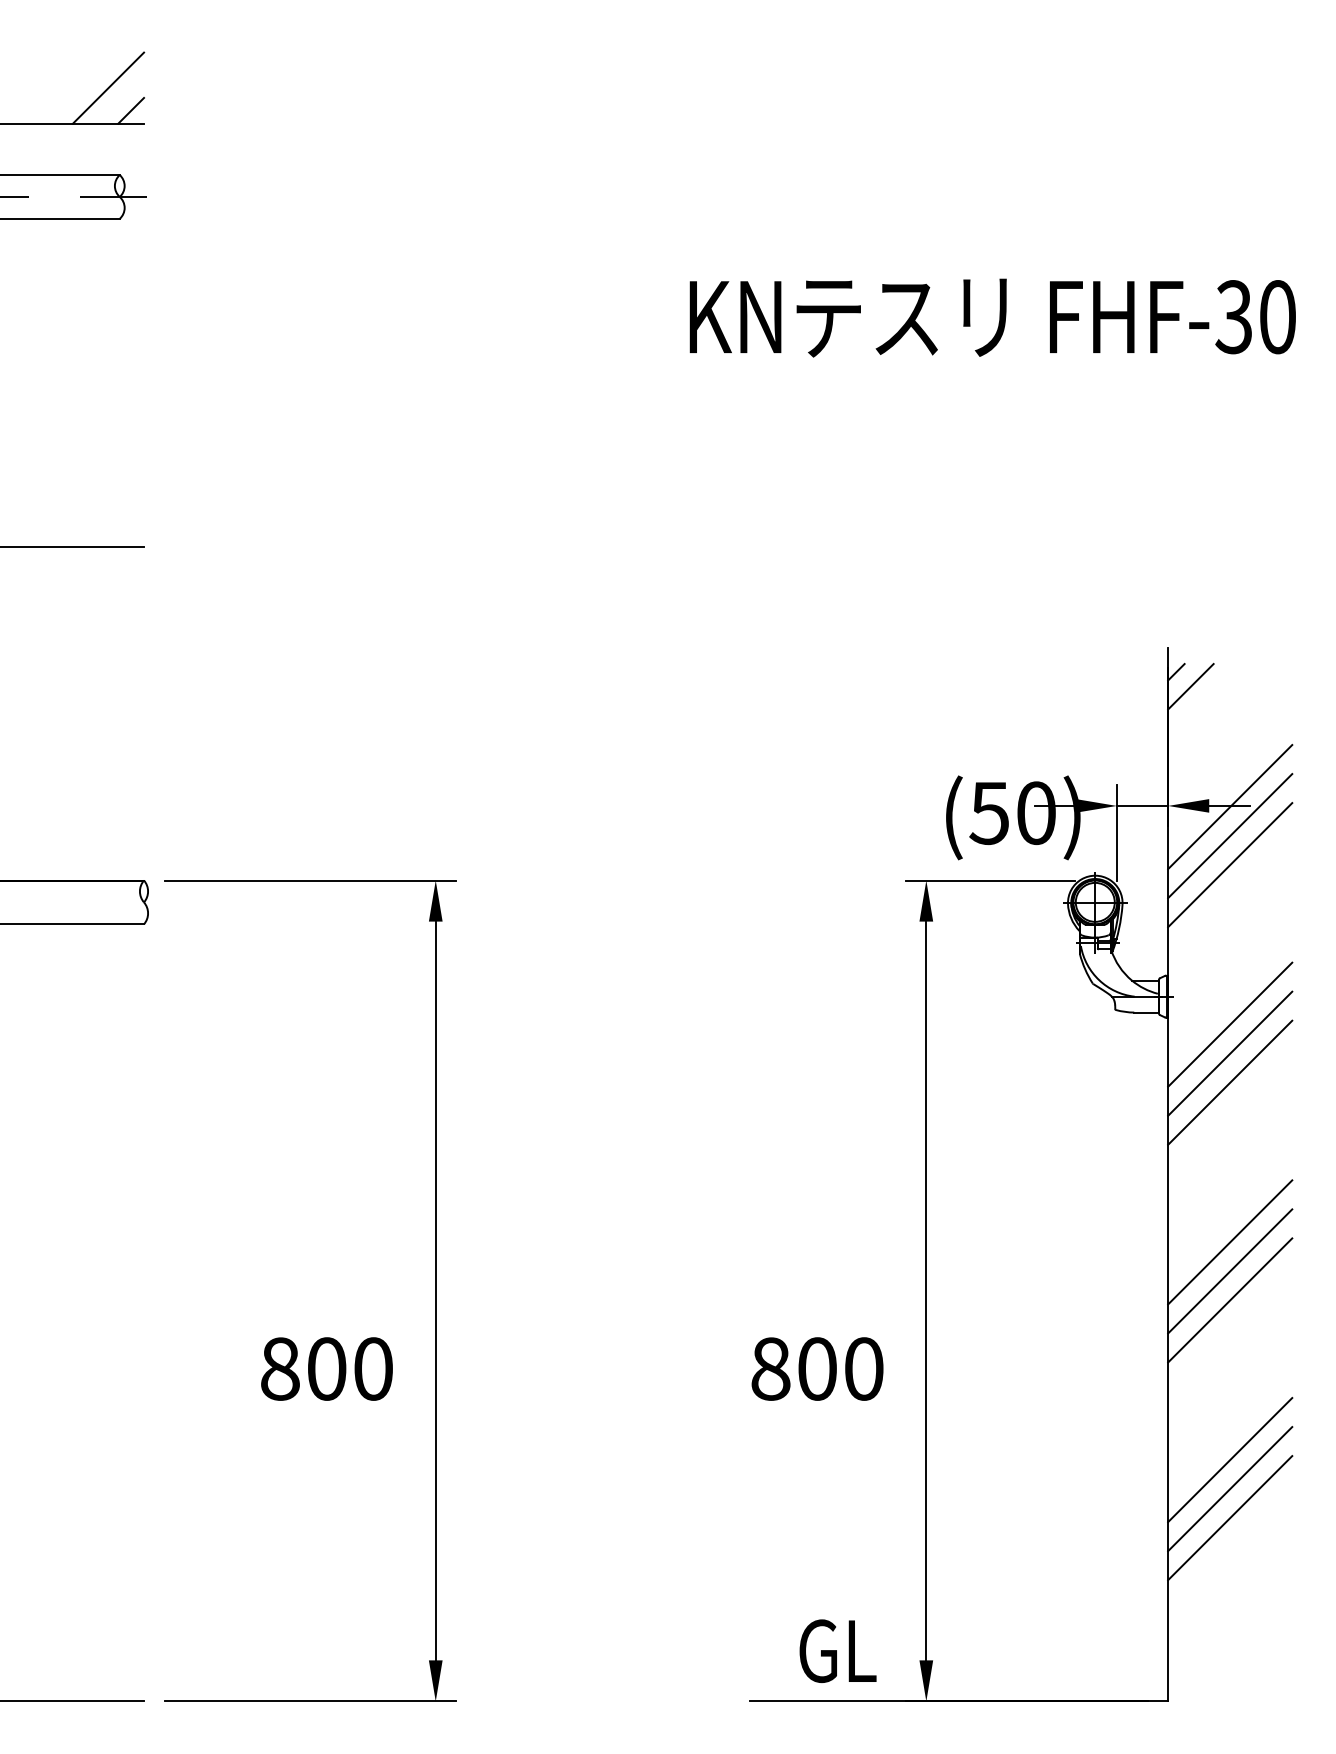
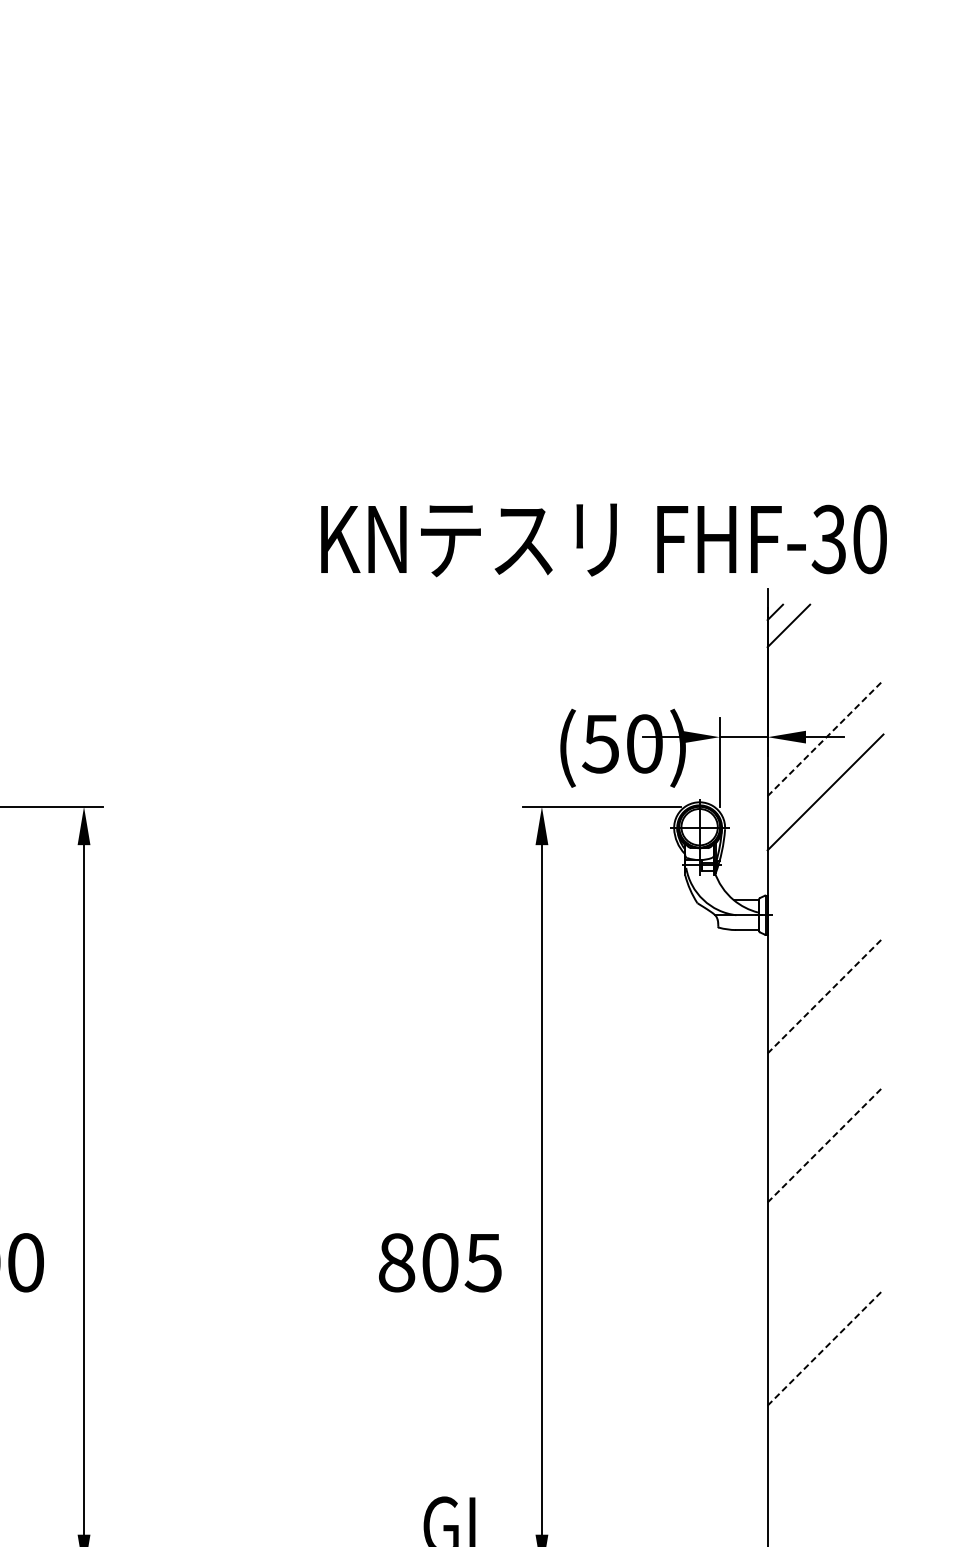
text: (992, 317) -> (603, 539), moved
line: (1230, 807) -> (825, 738), solid -> dashed
line: (1230, 836) -> (825, 765), removed
line: (1230, 1024) -> (825, 941), removed
line: (1230, 1053) -> (825, 968), removed
line: (1230, 1082) -> (825, 995), solid -> dashed
line: (1230, 1242) -> (825, 1144), solid -> dashed
line: (1230, 1271) -> (825, 1171), removed
line: (1230, 1300) -> (825, 1198), removed
text: (863, 1368) -> (483, 1262), 800 -> 805
line: (1230, 1460) -> (825, 1348), solid -> dashed
line: (1230, 1489) -> (825, 1375), removed
line: (1230, 1518) -> (825, 1402), removed

